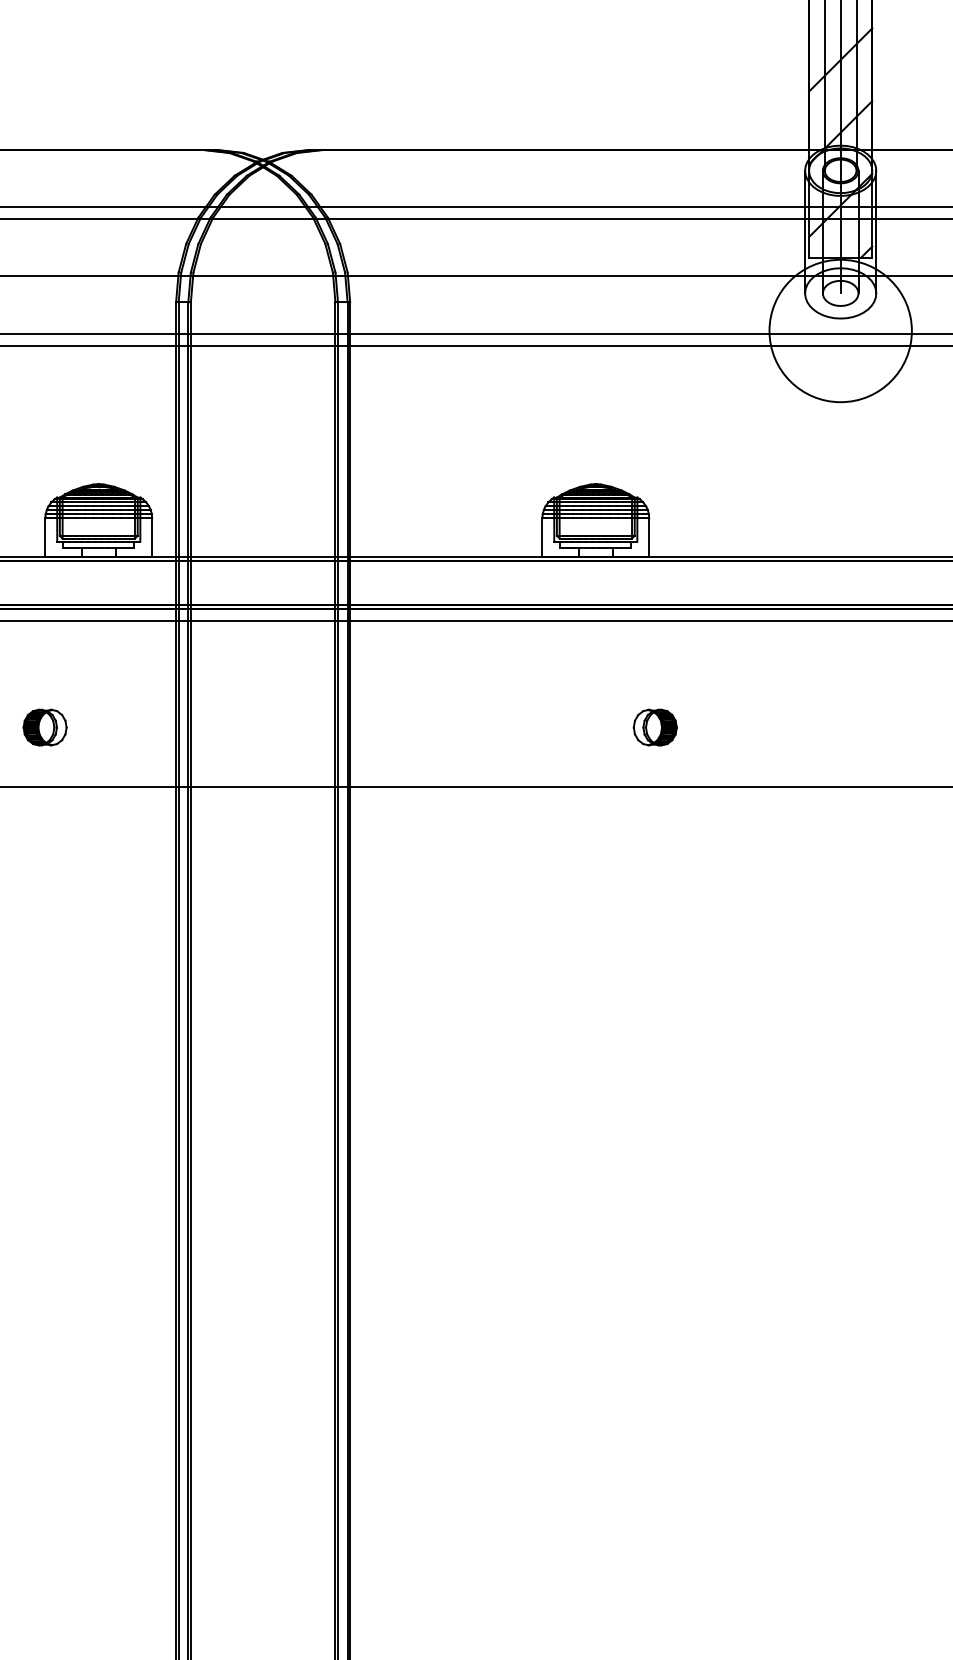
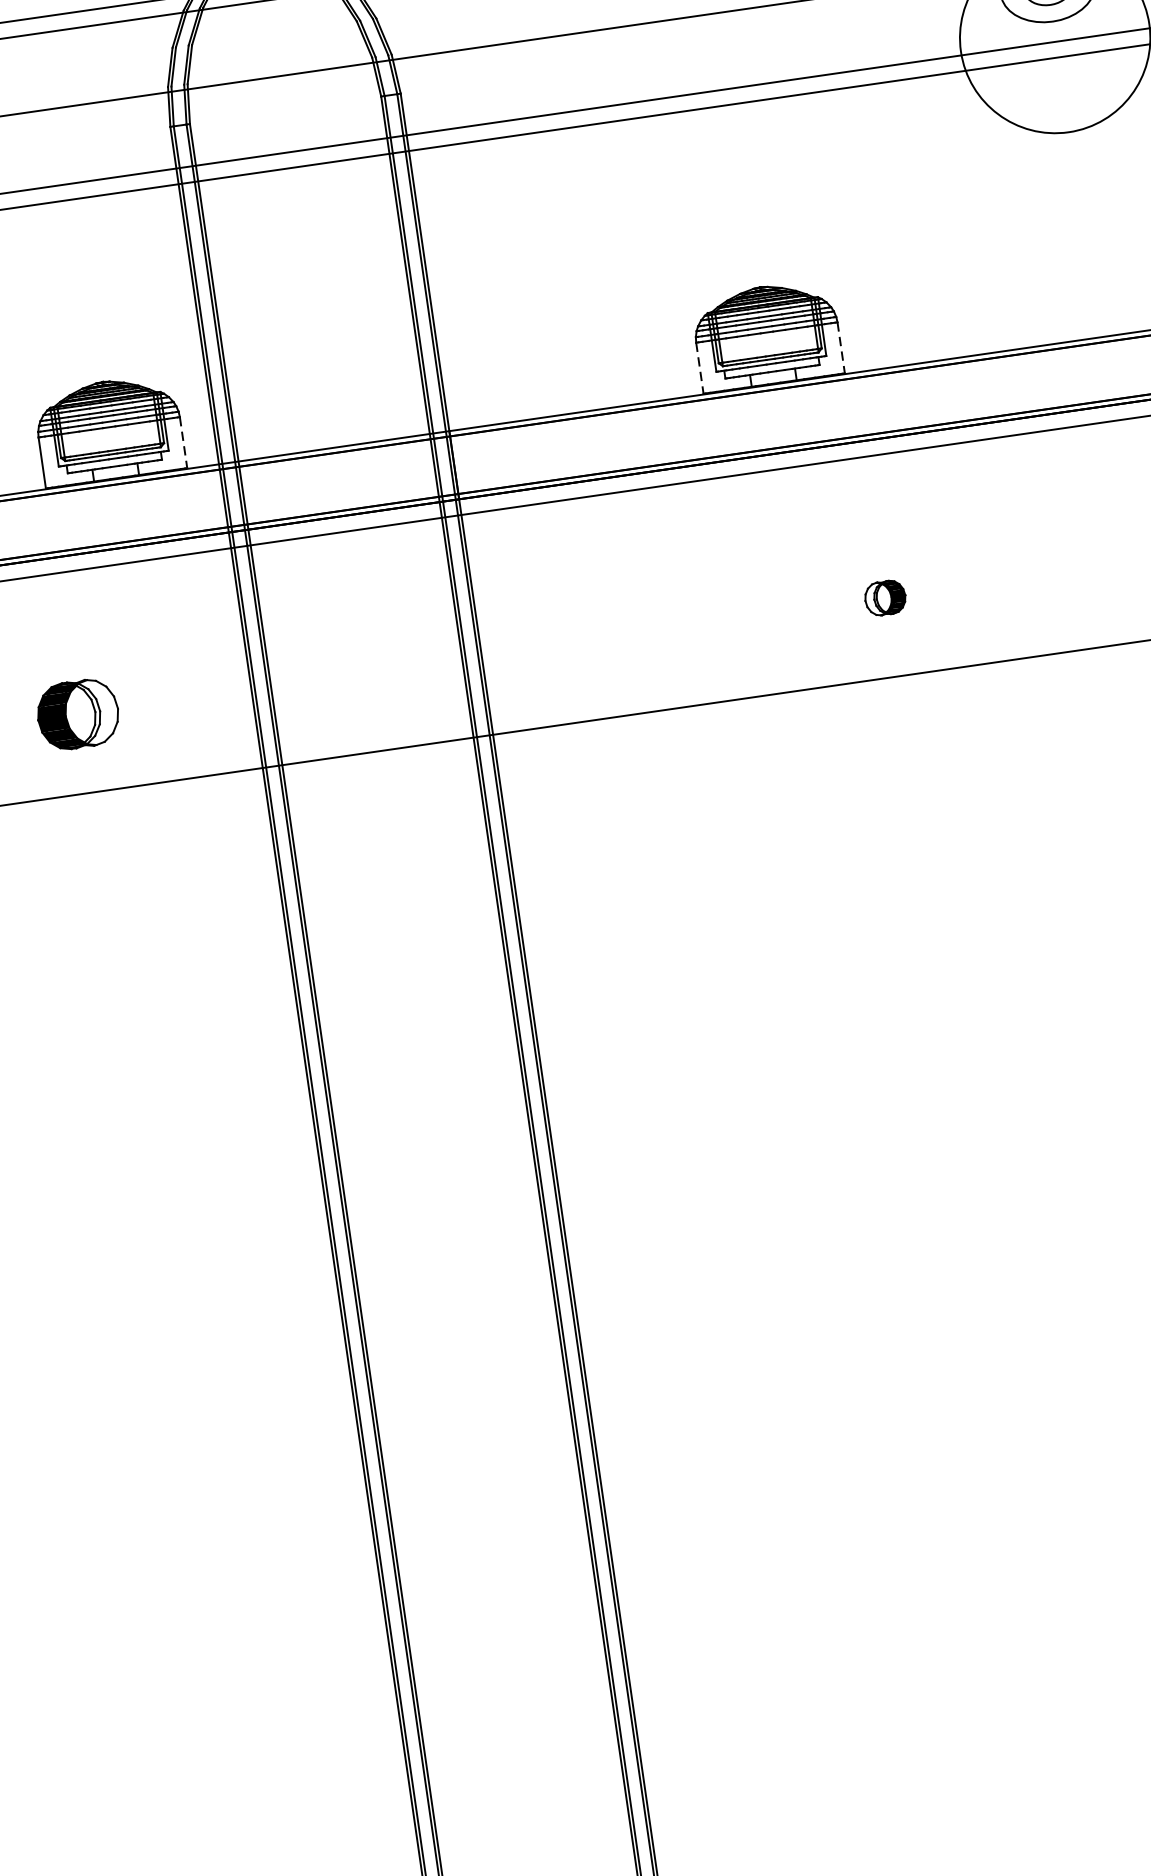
line: (152, 538) -> (184, 443), solid -> dashed
line: (542, 538) -> (700, 369), solid -> dashed
line: (649, 538) -> (841, 349), solid -> dashed
part: (44, 727) -> (77, 714), size x1.4
part: (654, 727) -> (884, 598), size x0.7

